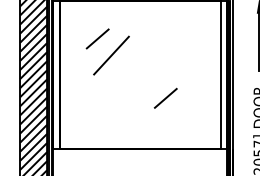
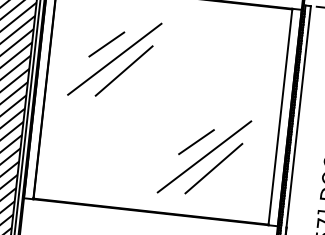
line: (104, 47) -> (115, 58), added
line: (172, 107) -> (204, 156), added
line: (179, 114) -> (213, 167), added

